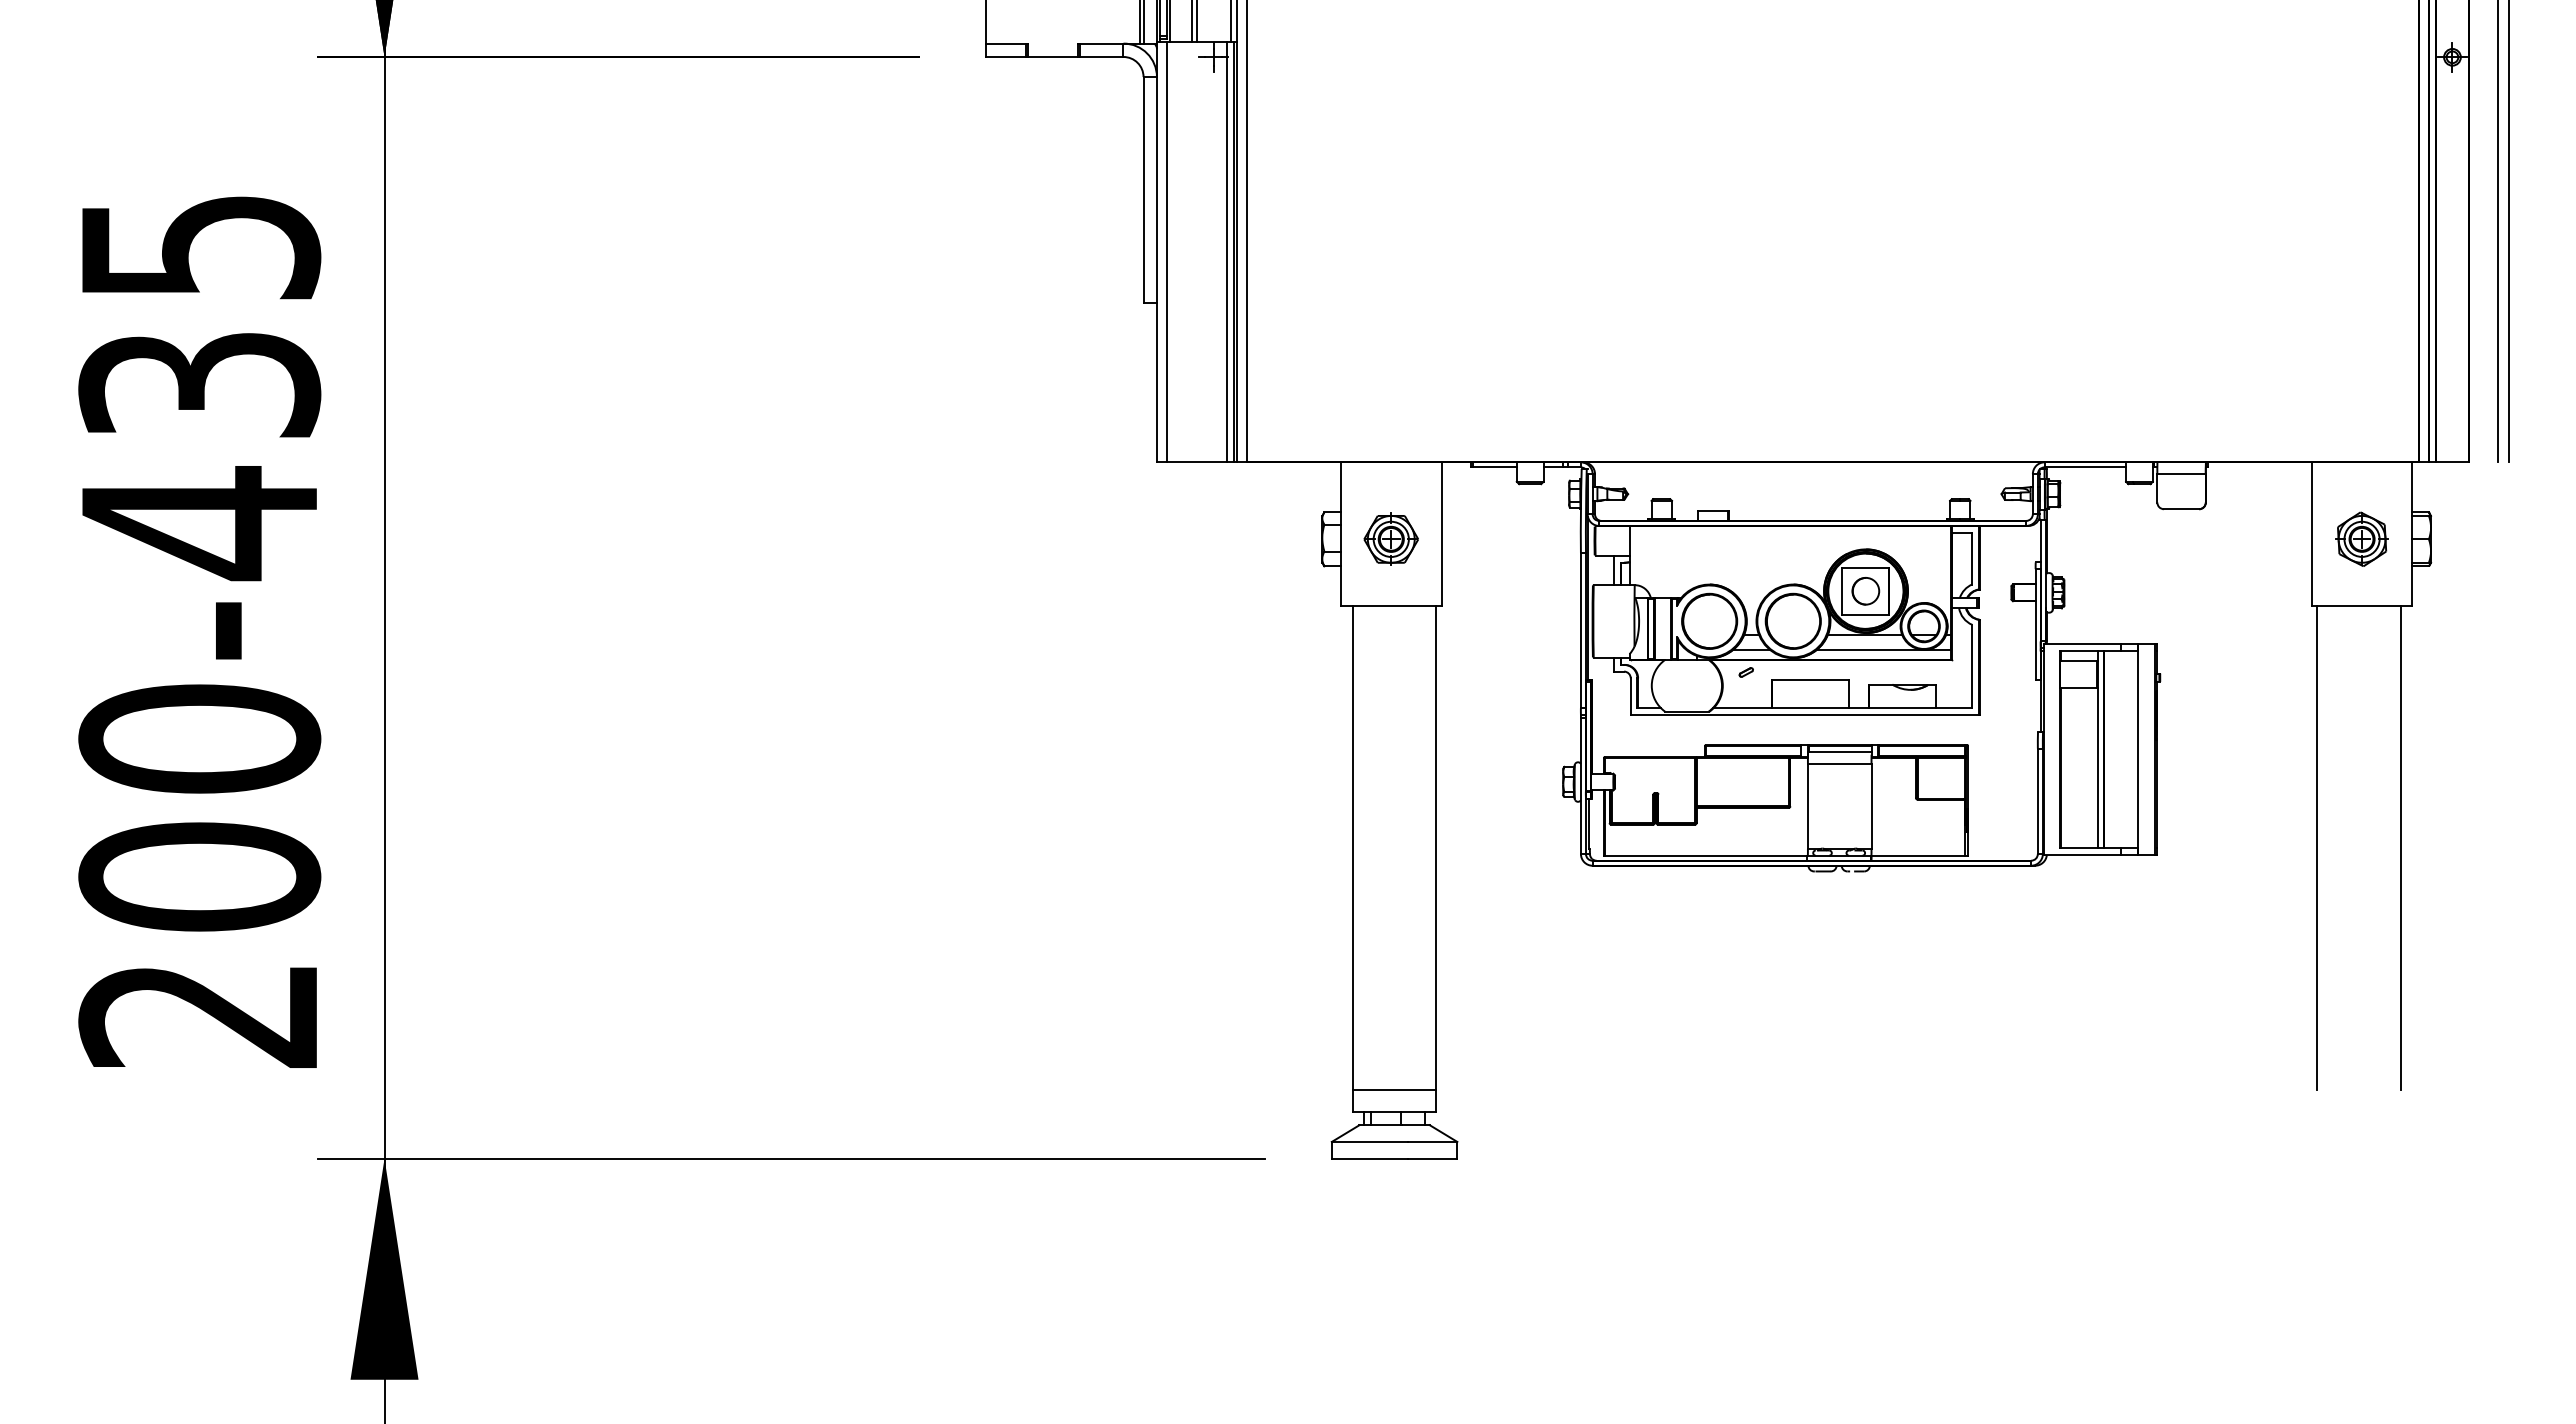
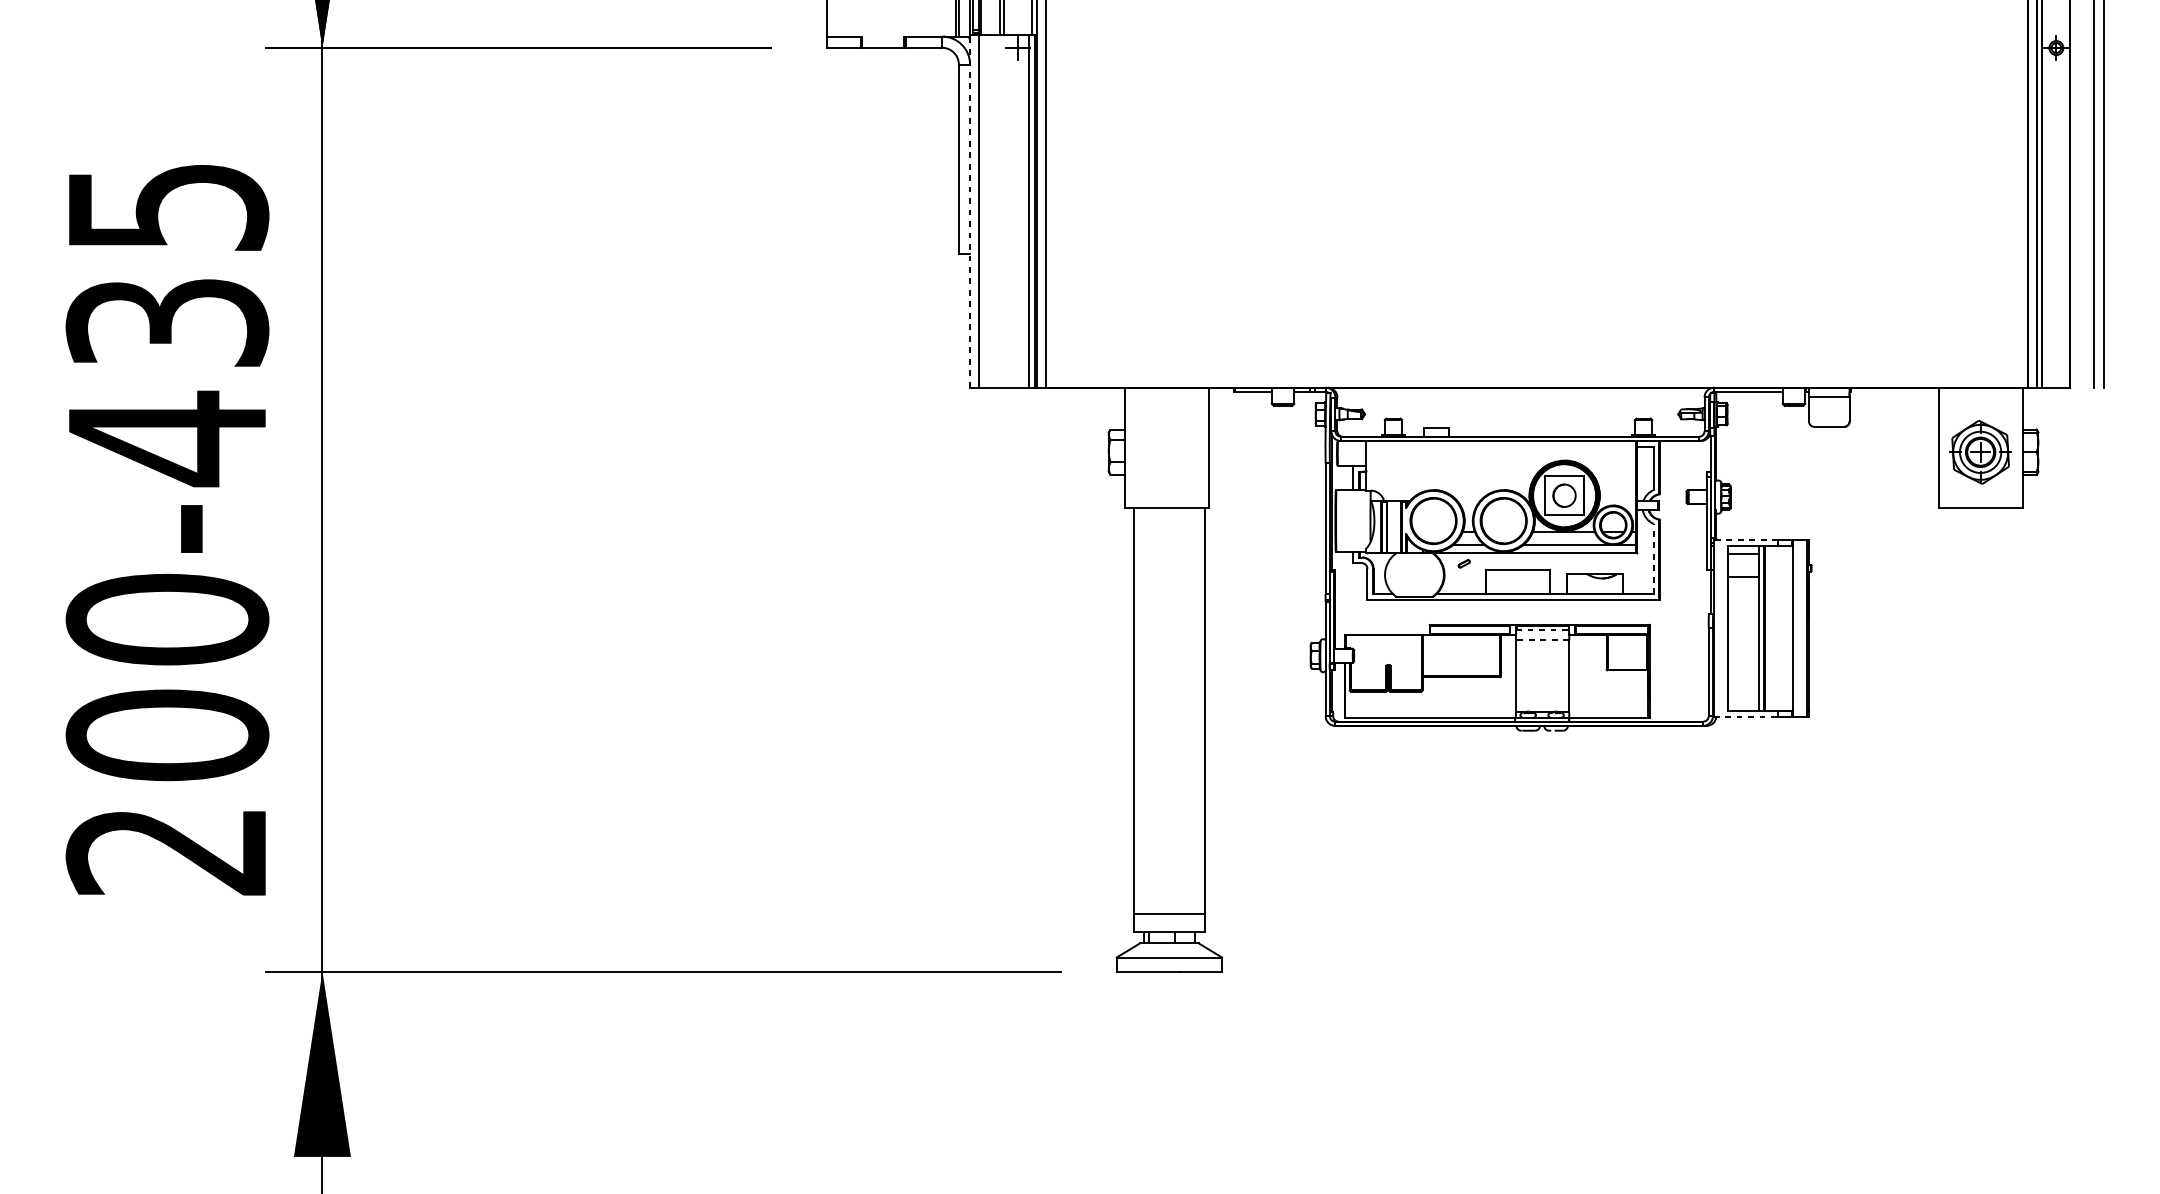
line: (1156, 251) -> (969, 210), solid -> dashed
part: (1390, 538) -> (1165, 451), removed
part: (2361, 538) -> (1980, 451), size x1.4
line: (2081, 644) -> (1745, 540), solid -> dashed
line: (1972, 666) -> (1653, 558), solid -> dashed
line: (1839, 751) -> (1542, 630), solid -> dashed
line: (1839, 763) -> (1542, 640), solid -> dashed
line: (2316, 848) -> (1942, 711), removed
line: (2400, 848) -> (2012, 711), removed
line: (2082, 855) -> (1746, 717), solid -> dashed

